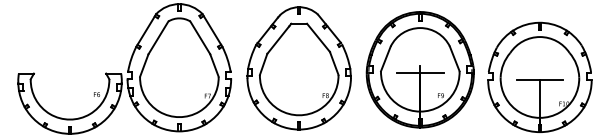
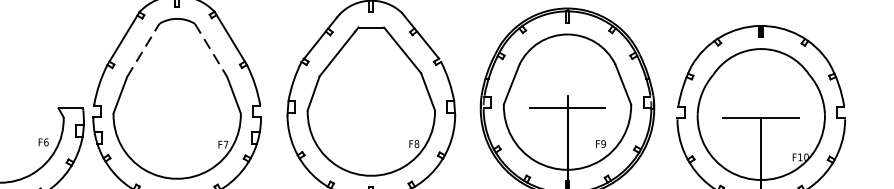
line: (158, 37) -> (143, 49), solid -> dashed
line: (200, 38) -> (211, 51), solid -> dashed

